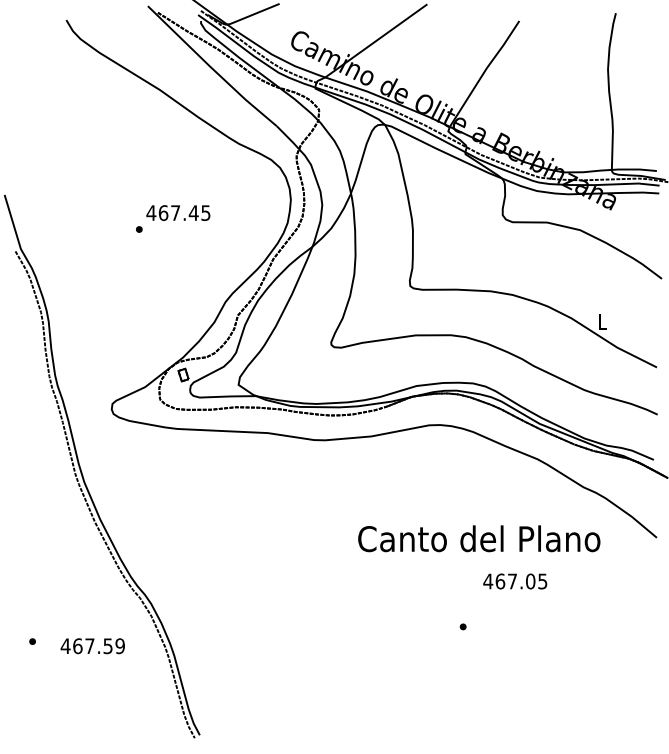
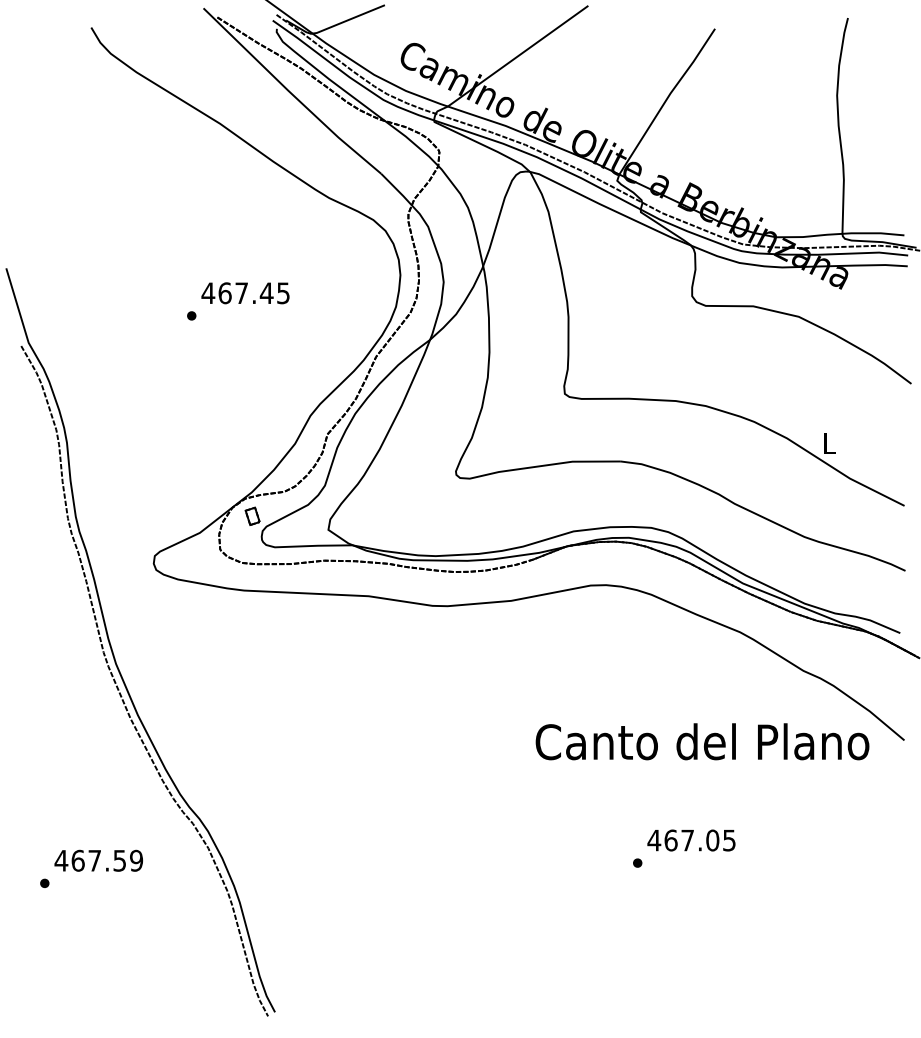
text: (479, 538) -> (702, 741), moved
text: (515, 581) -> (691, 840), moved
text: (92, 646) -> (98, 861), moved

